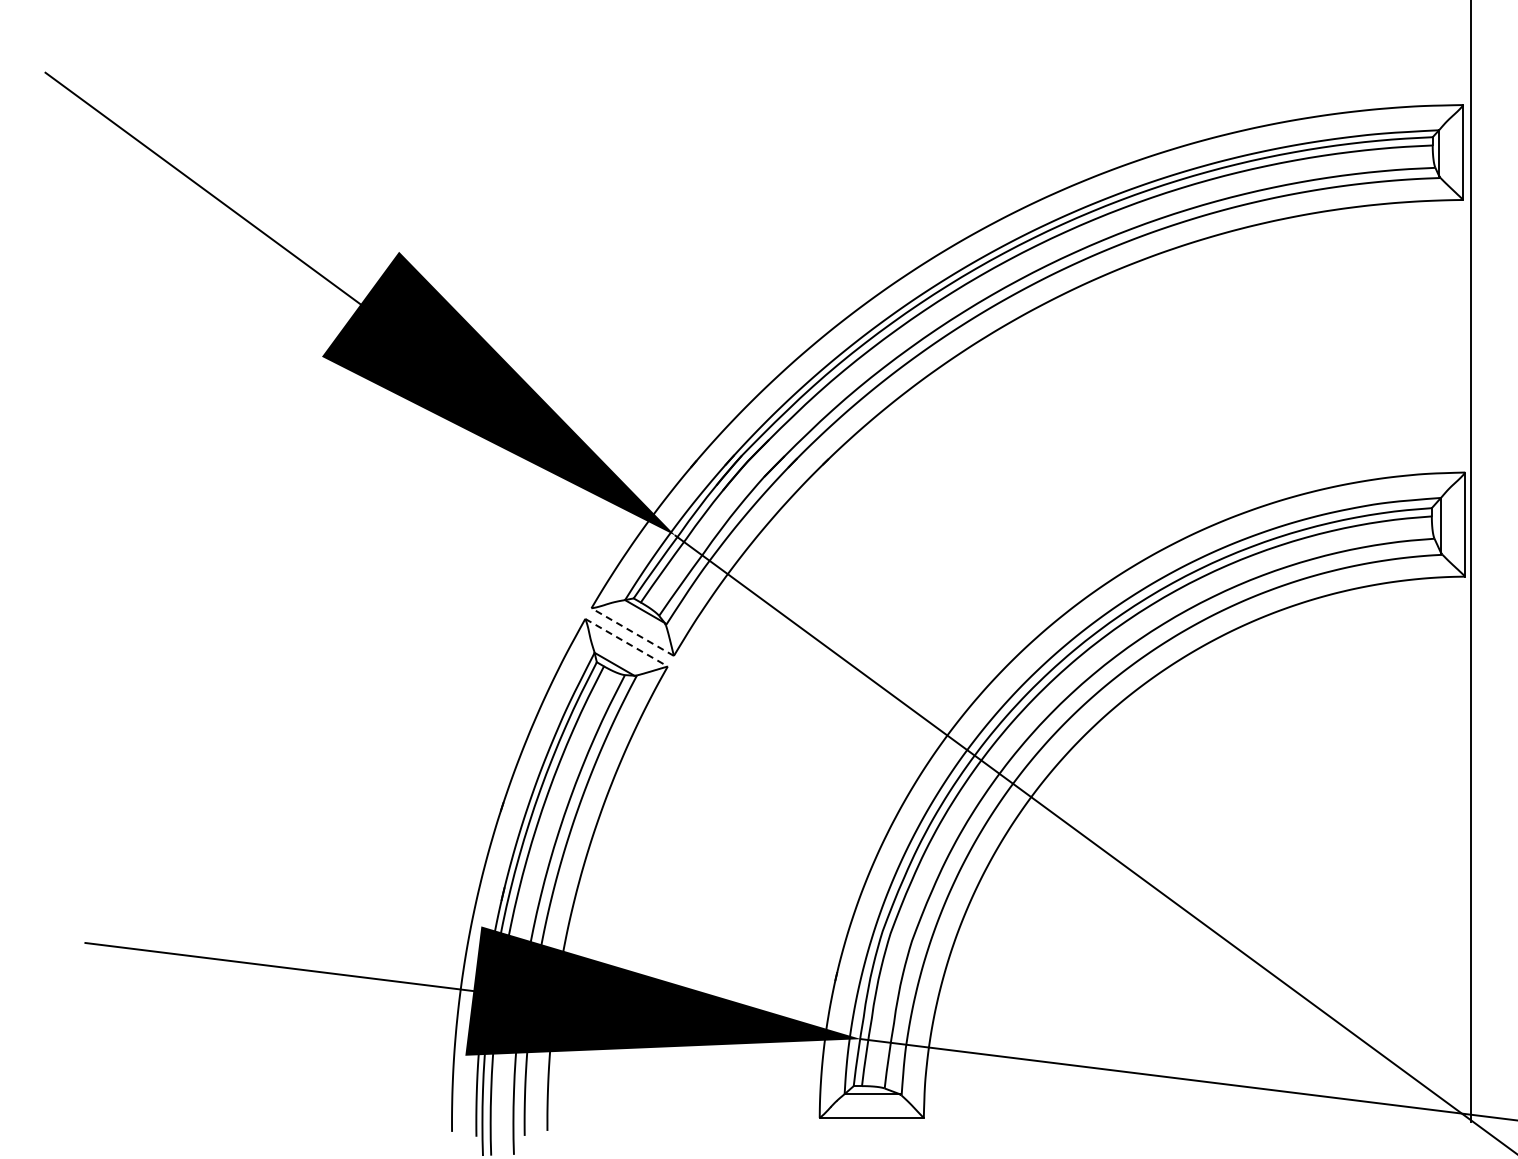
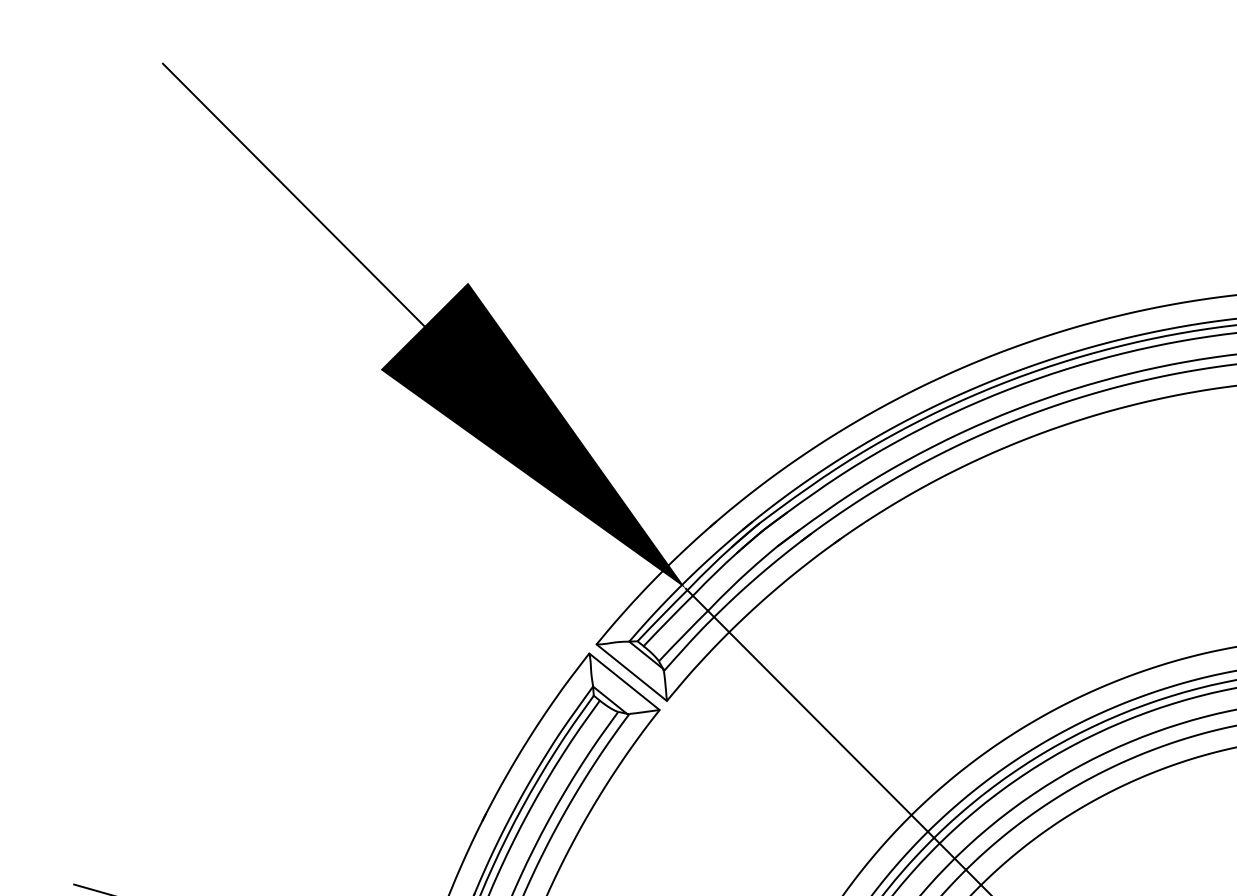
line: (632, 632) -> (631, 673), dashed -> solid
line: (626, 642) -> (624, 681), dashed -> solid

